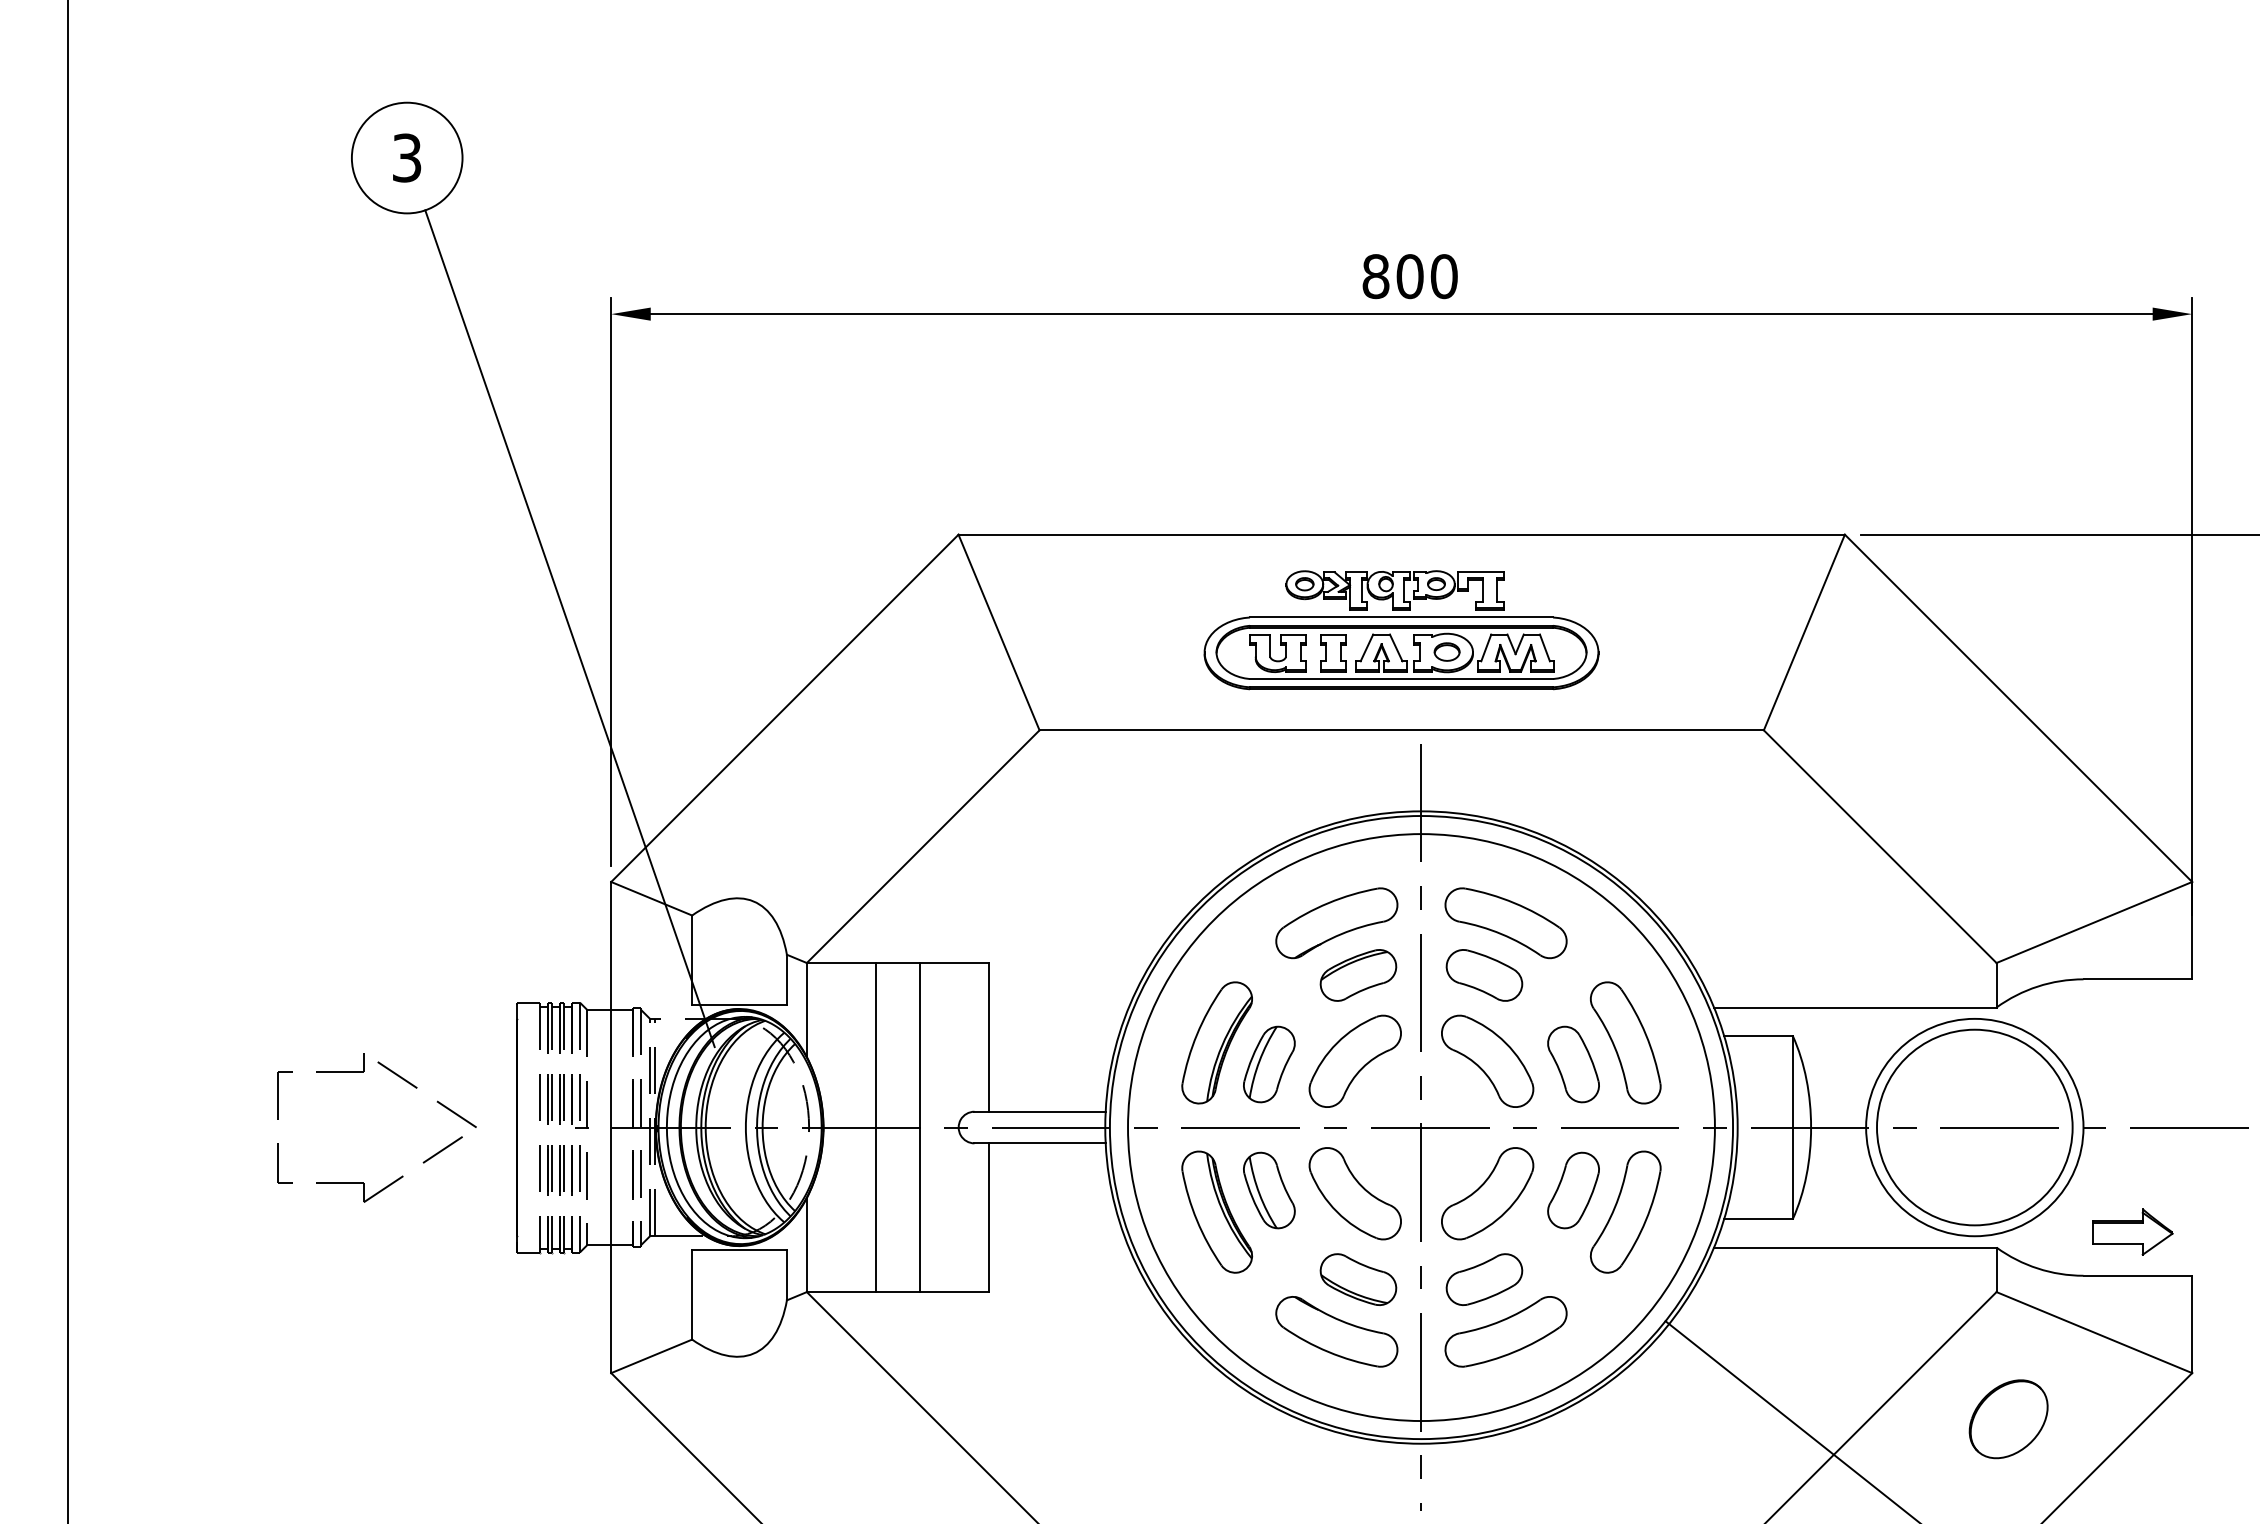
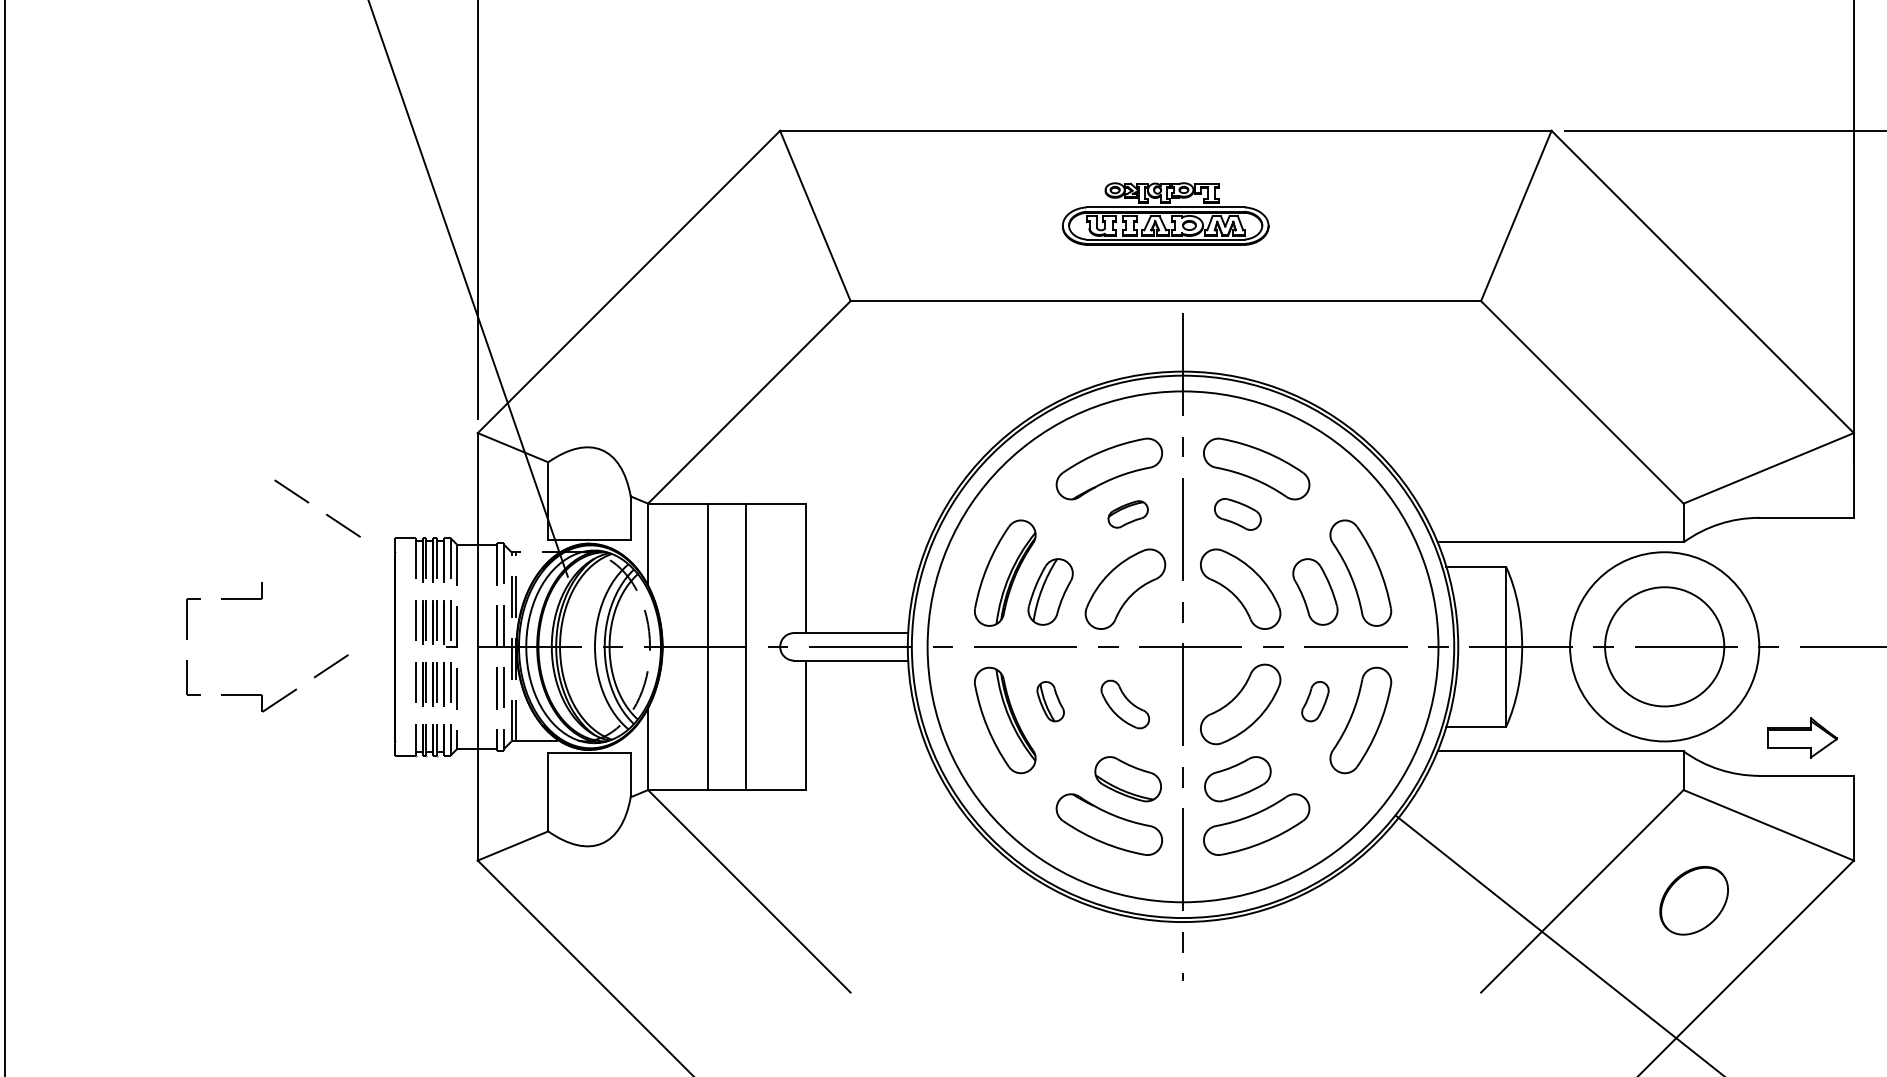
part: (1401, 630) -> (1165, 214), size x0.6
part: (1358, 975) -> (1128, 514), size x0.6
part: (1484, 975) -> (1237, 514), size x0.7
line: (417, 1088) -> (309, 503), moved
circle: (1974, 1127) -> (1664, 646), size x0.7
part: (1269, 1190) -> (1050, 701), size x0.6
part: (1573, 1190) -> (1315, 701), size x0.6
part: (1354, 1193) -> (1124, 704), size x0.6

